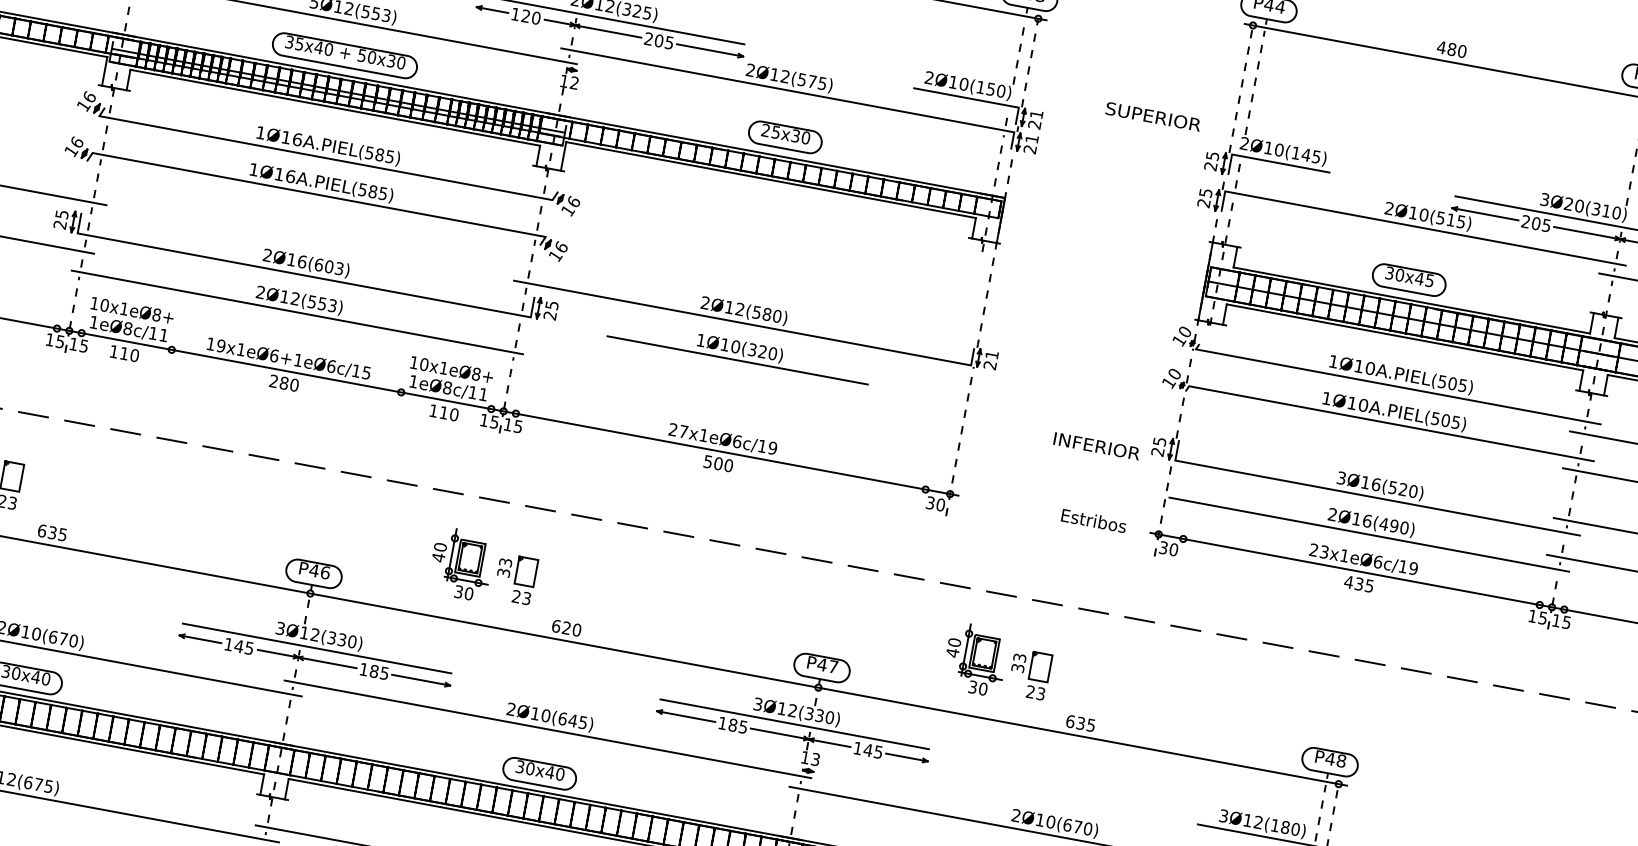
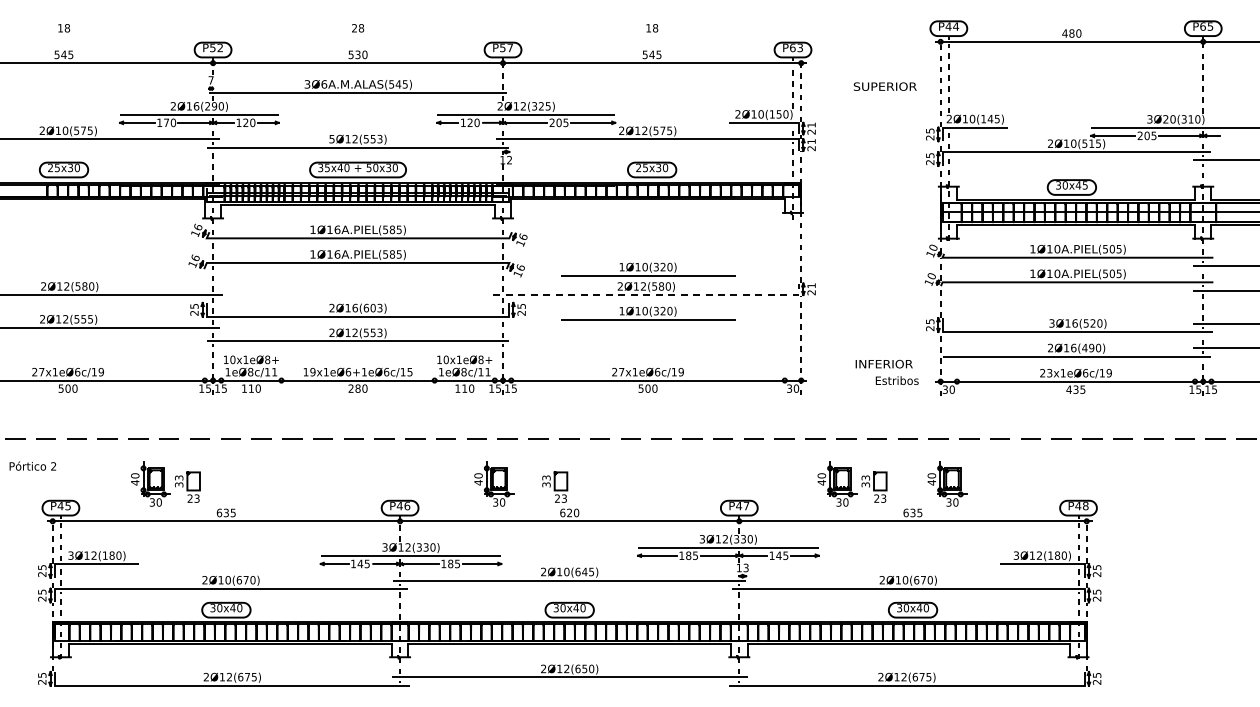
text: (1152, 116) -> (884, 86), moved
part: (752, 285) -> (648, 269), added
line: (752, 325) -> (653, 295), solid -> dashed
text: (1096, 445) -> (883, 363), moved
part: (516, 577) -> (555, 486), moved
part: (1140, 688) -> (947, 483), added

